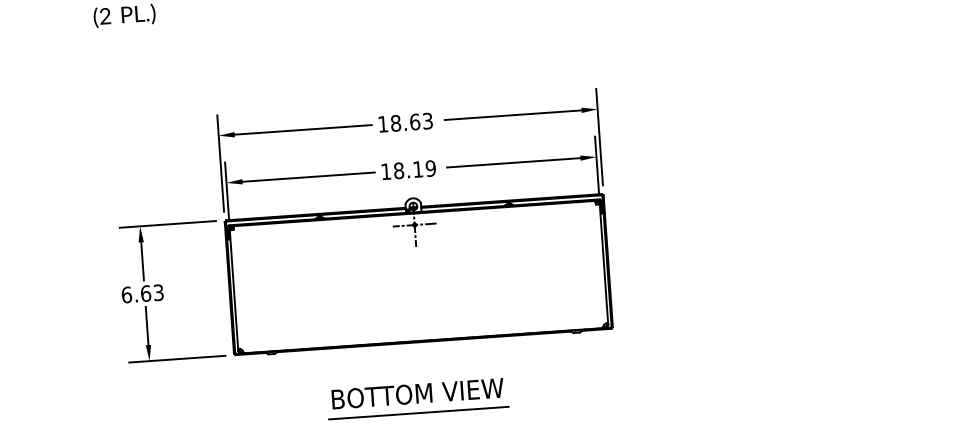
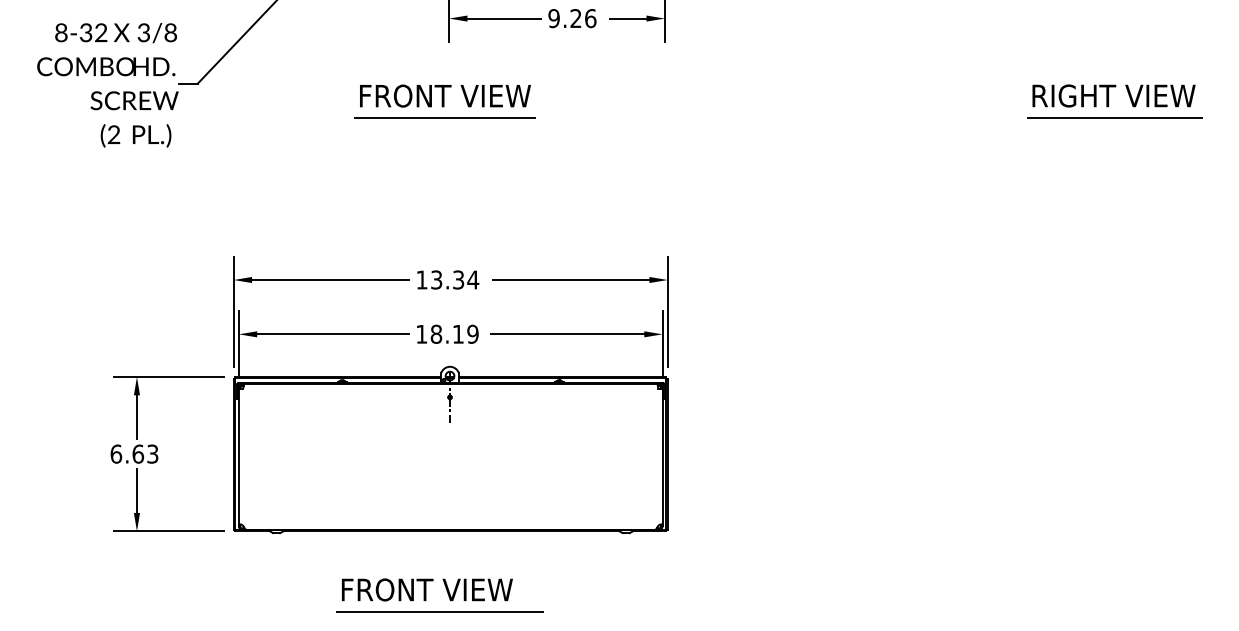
text: (412, 121) -> (455, 279), 18.63 -> 13.34
line: (414, 225) -> (449, 397), removed
text: (419, 393) -> (441, 589), BOTTOM VIEW -> FRONT VIEW

